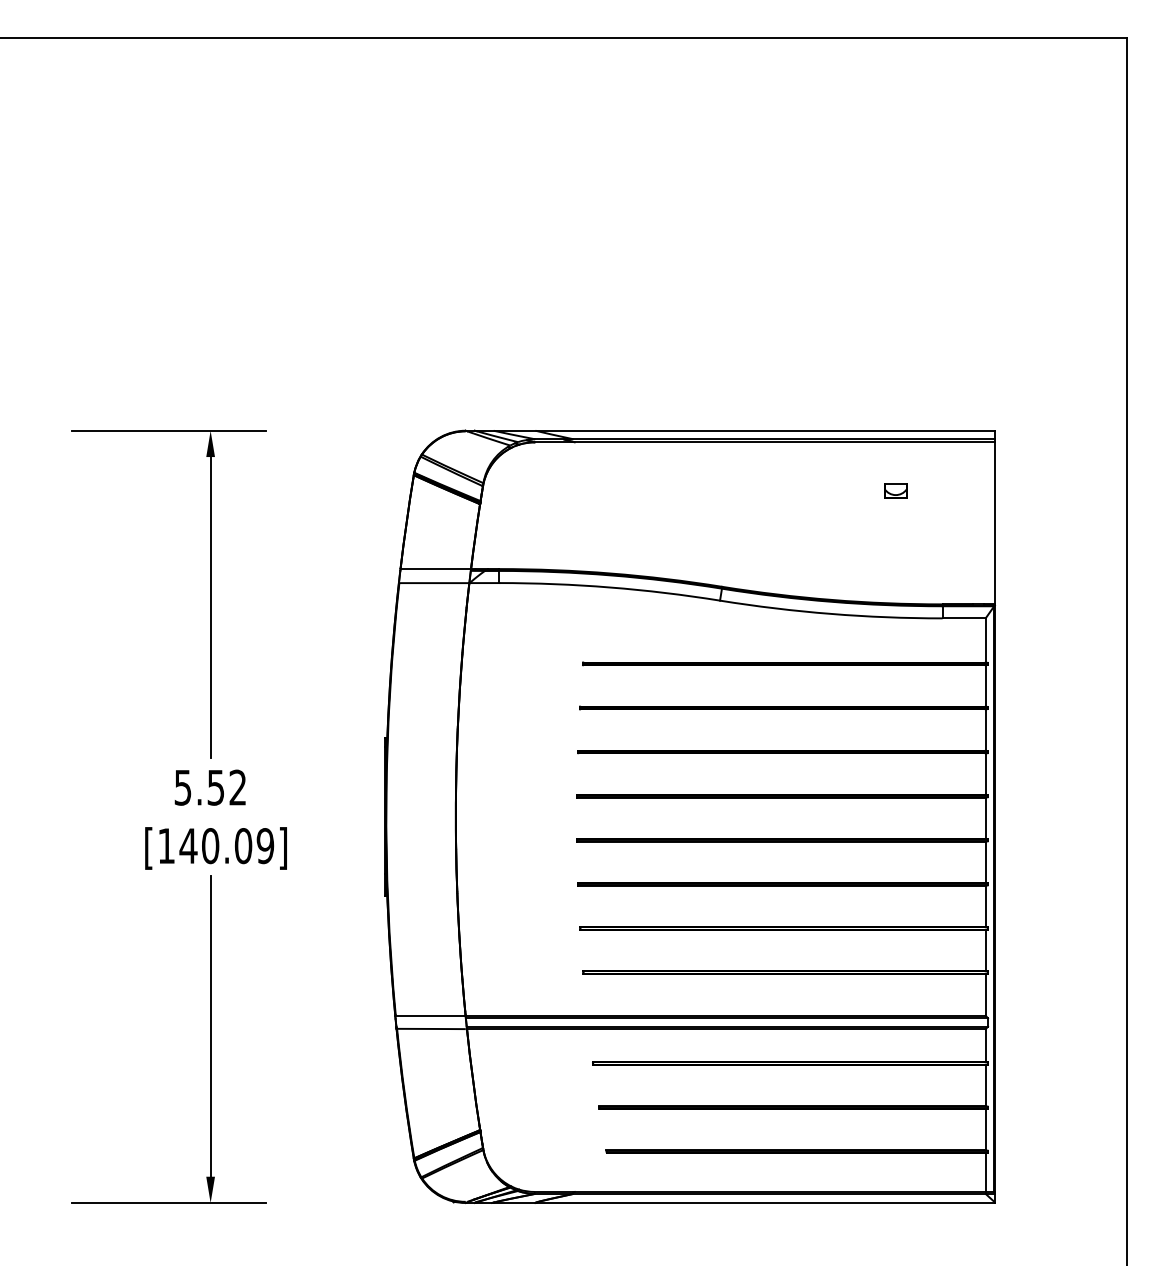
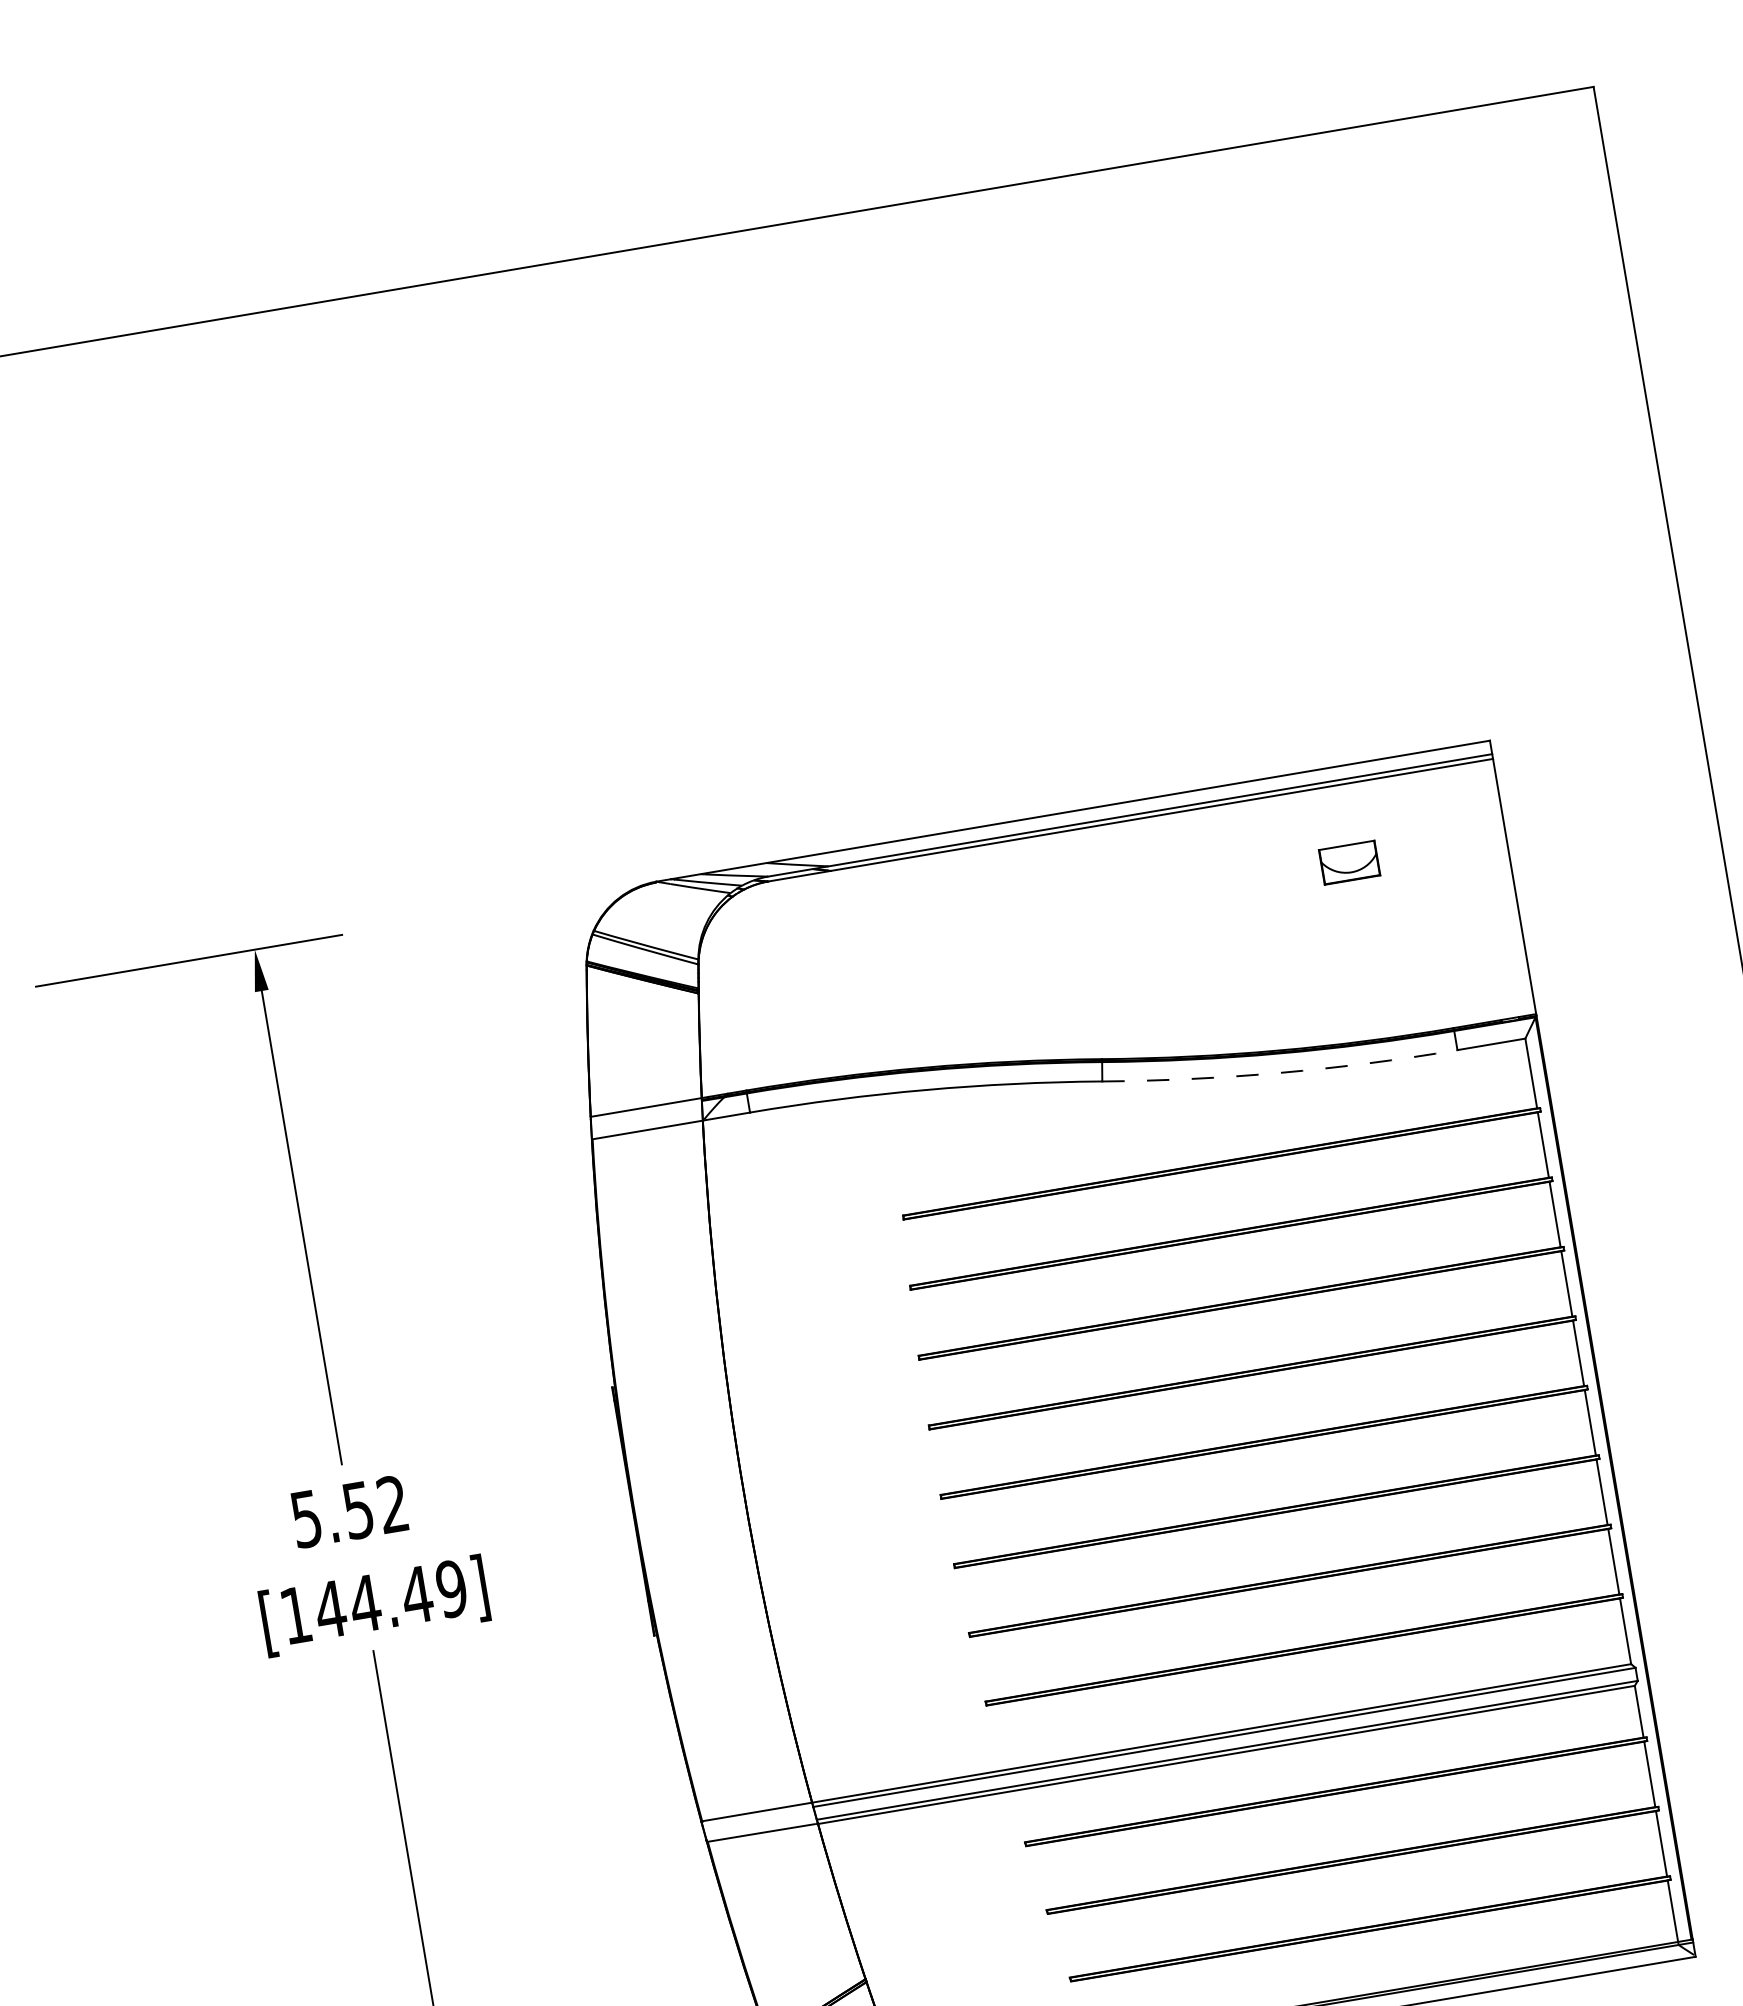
part: (895, 490) -> (1349, 861), size x1.6
arc: (830, 613) -> (1279, 1072), solid -> dashed
text: (226, 846) -> (390, 1600), [140.09] -> [144.49]

